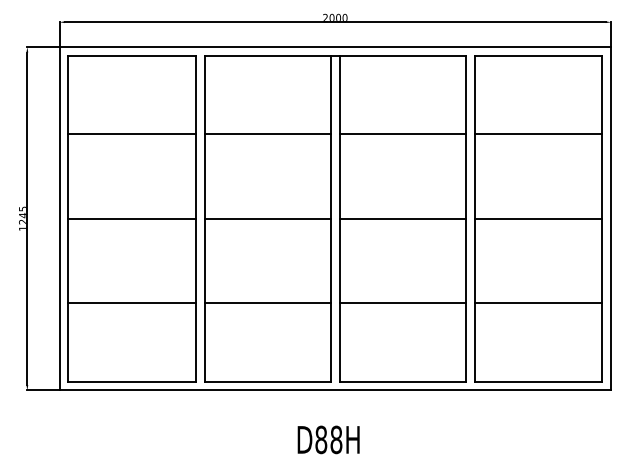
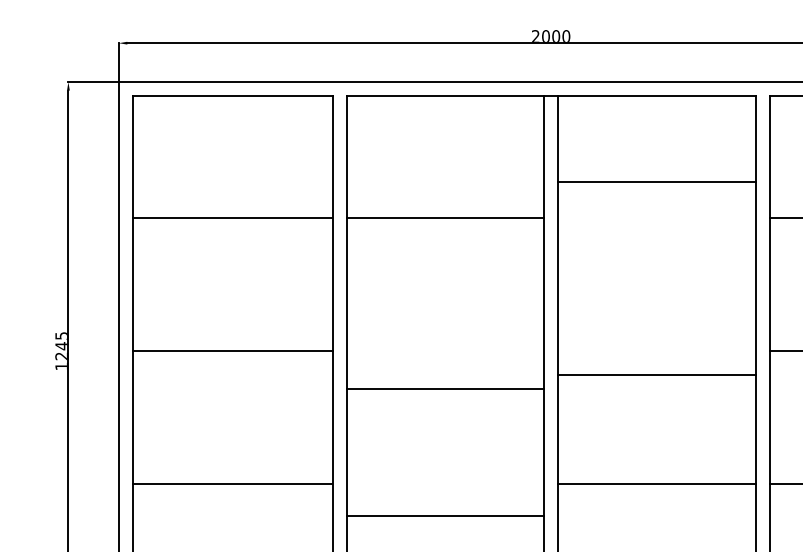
line: (402, 133) -> (656, 181), moved
line: (267, 218) -> (444, 388), moved
line: (402, 218) -> (656, 374), moved
line: (267, 303) -> (444, 516), moved

